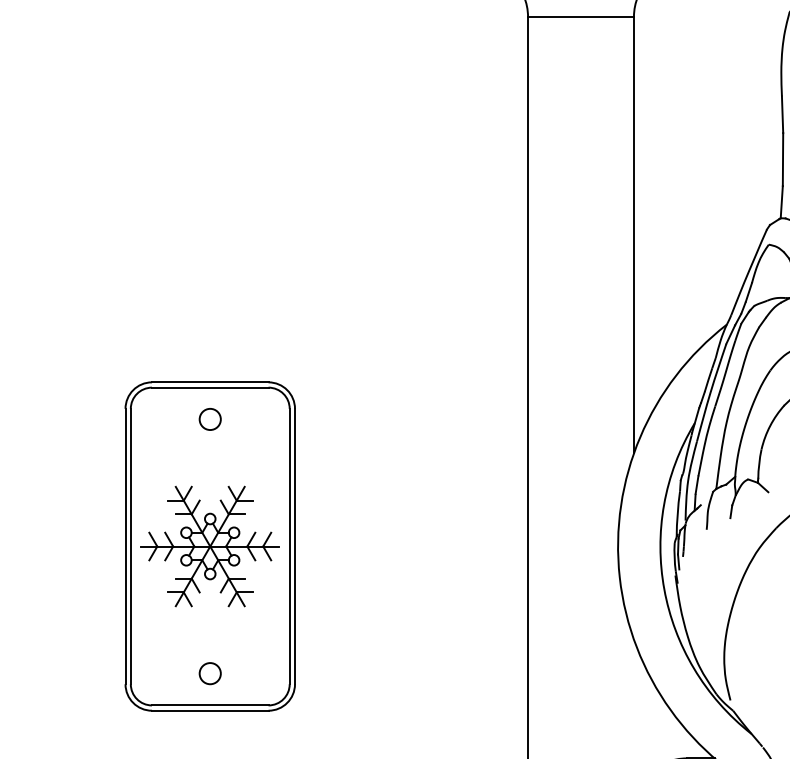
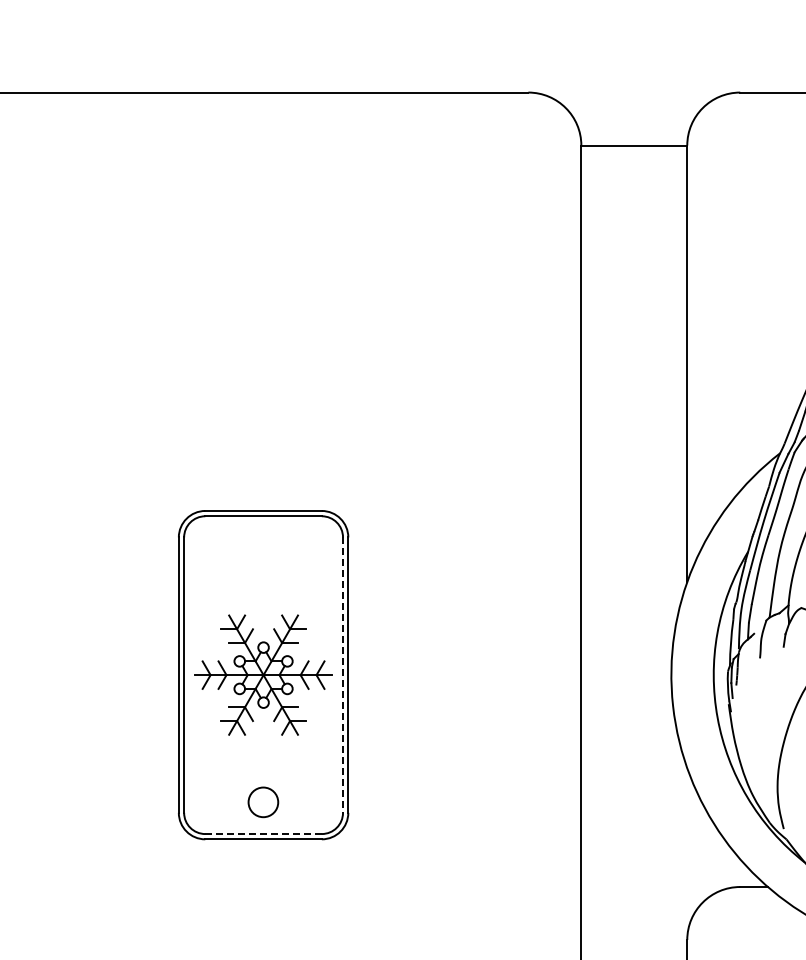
circle: (210, 418) -> (263, 547), removed
line: (290, 546) -> (343, 675), solid -> dashed
circle: (210, 672) -> (263, 801), size x1.4
line: (211, 705) -> (264, 834), solid -> dashed

